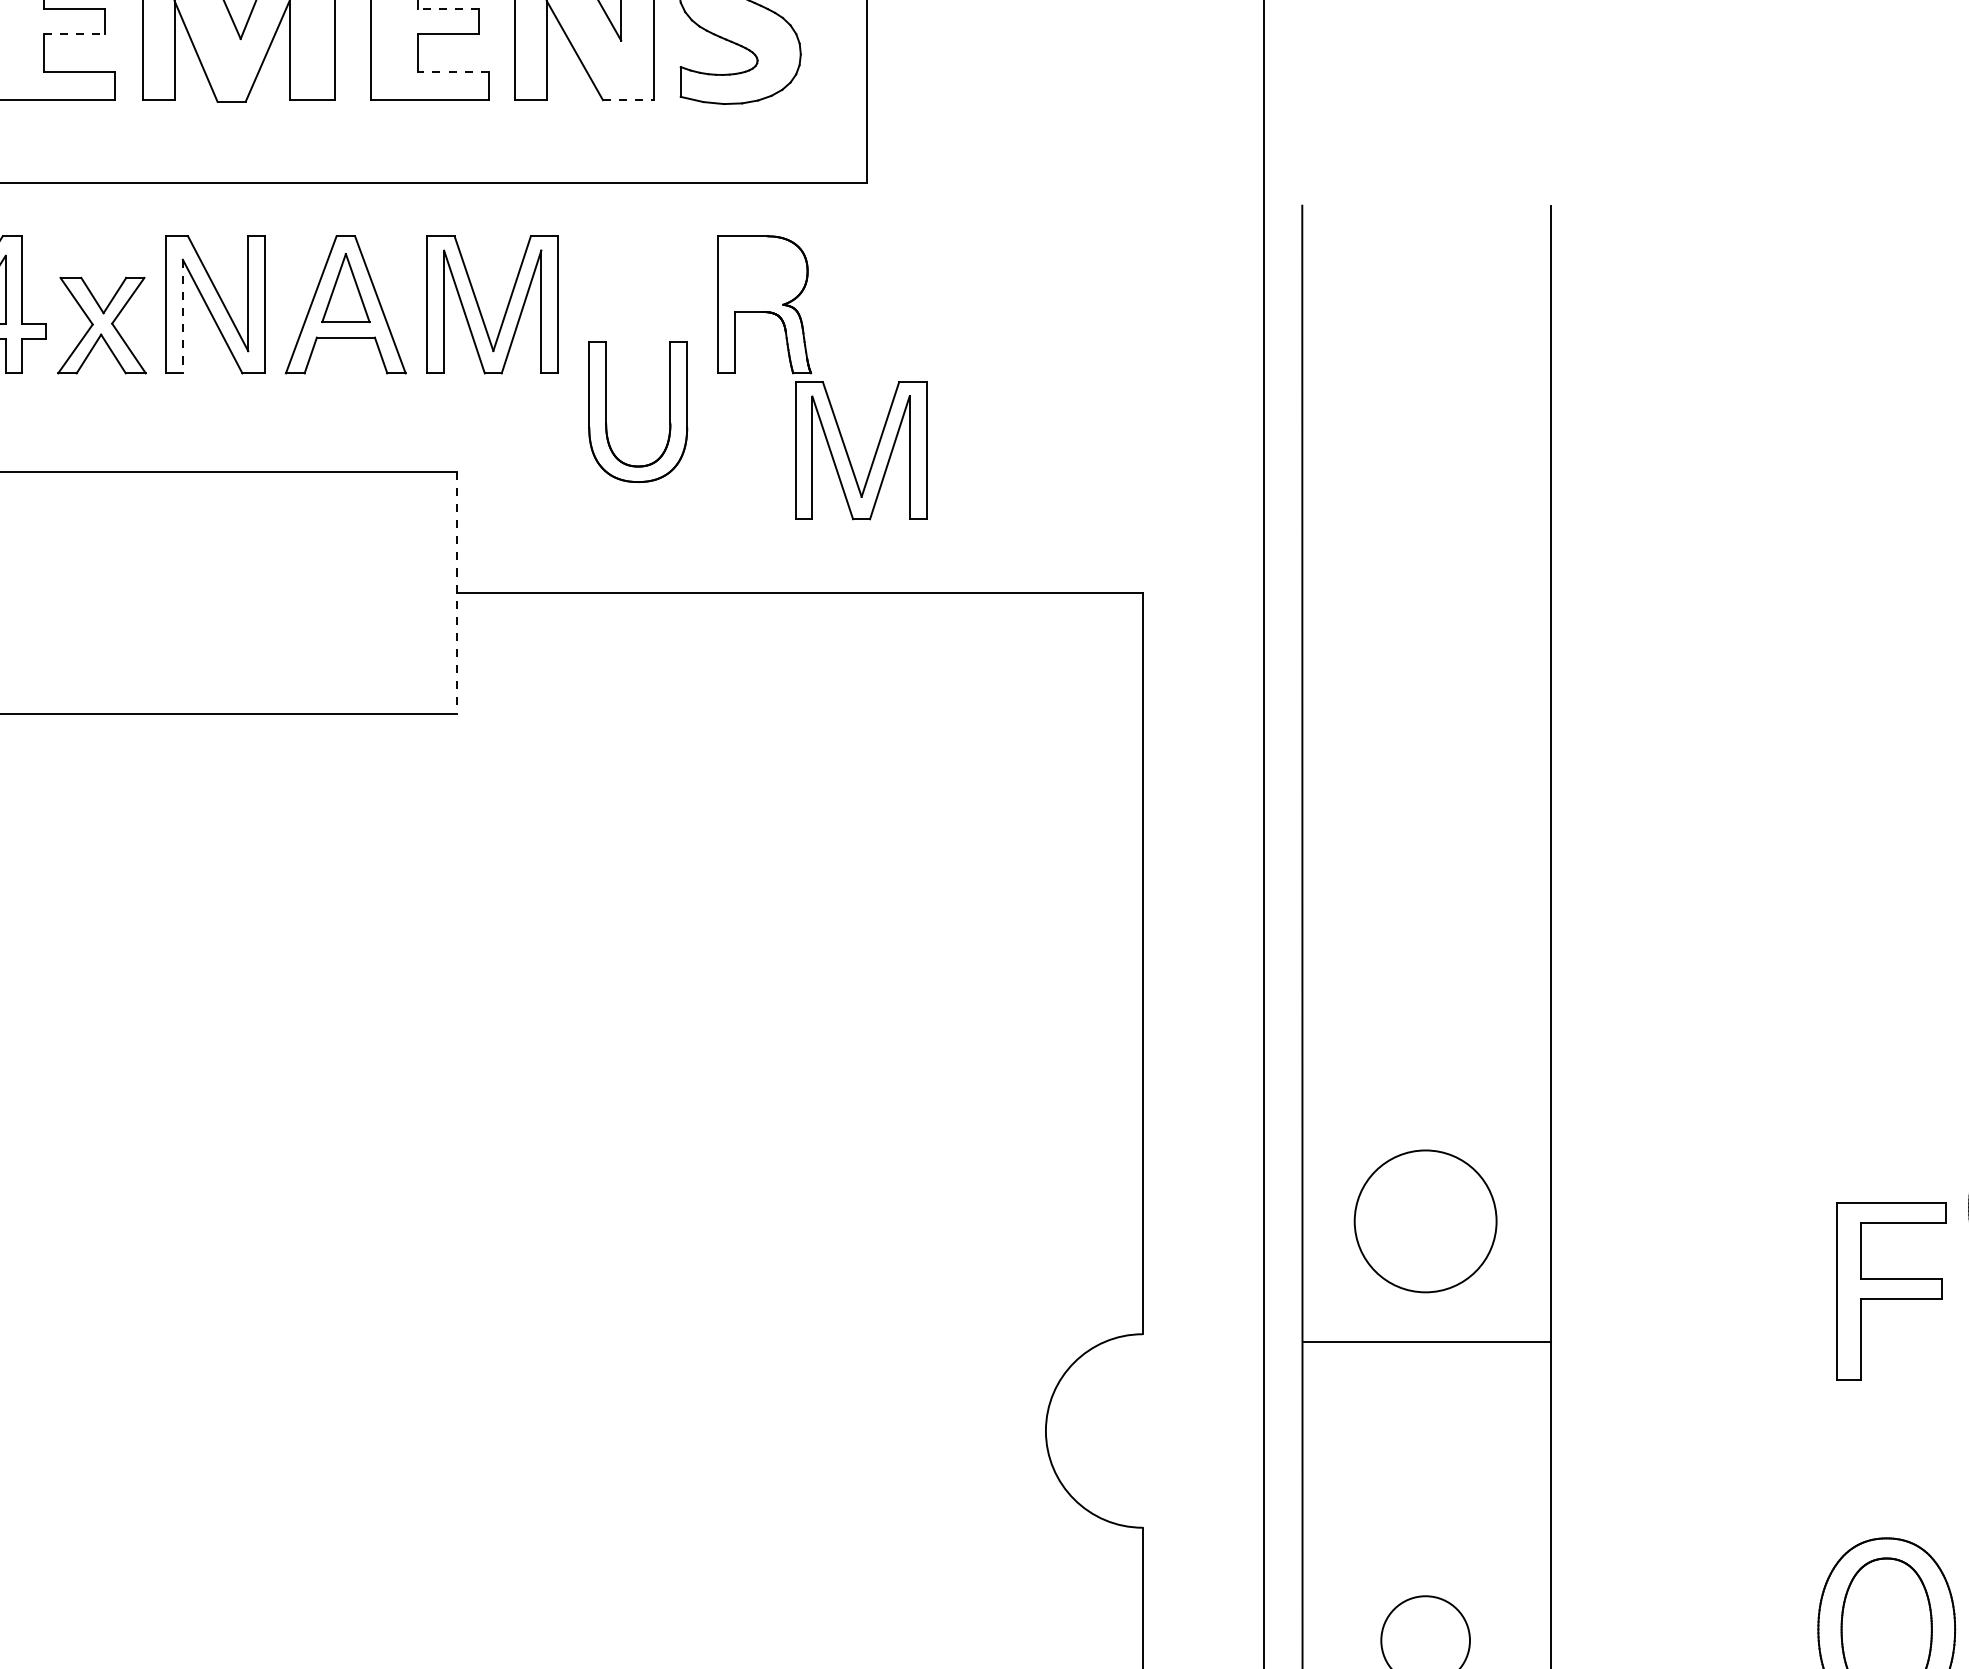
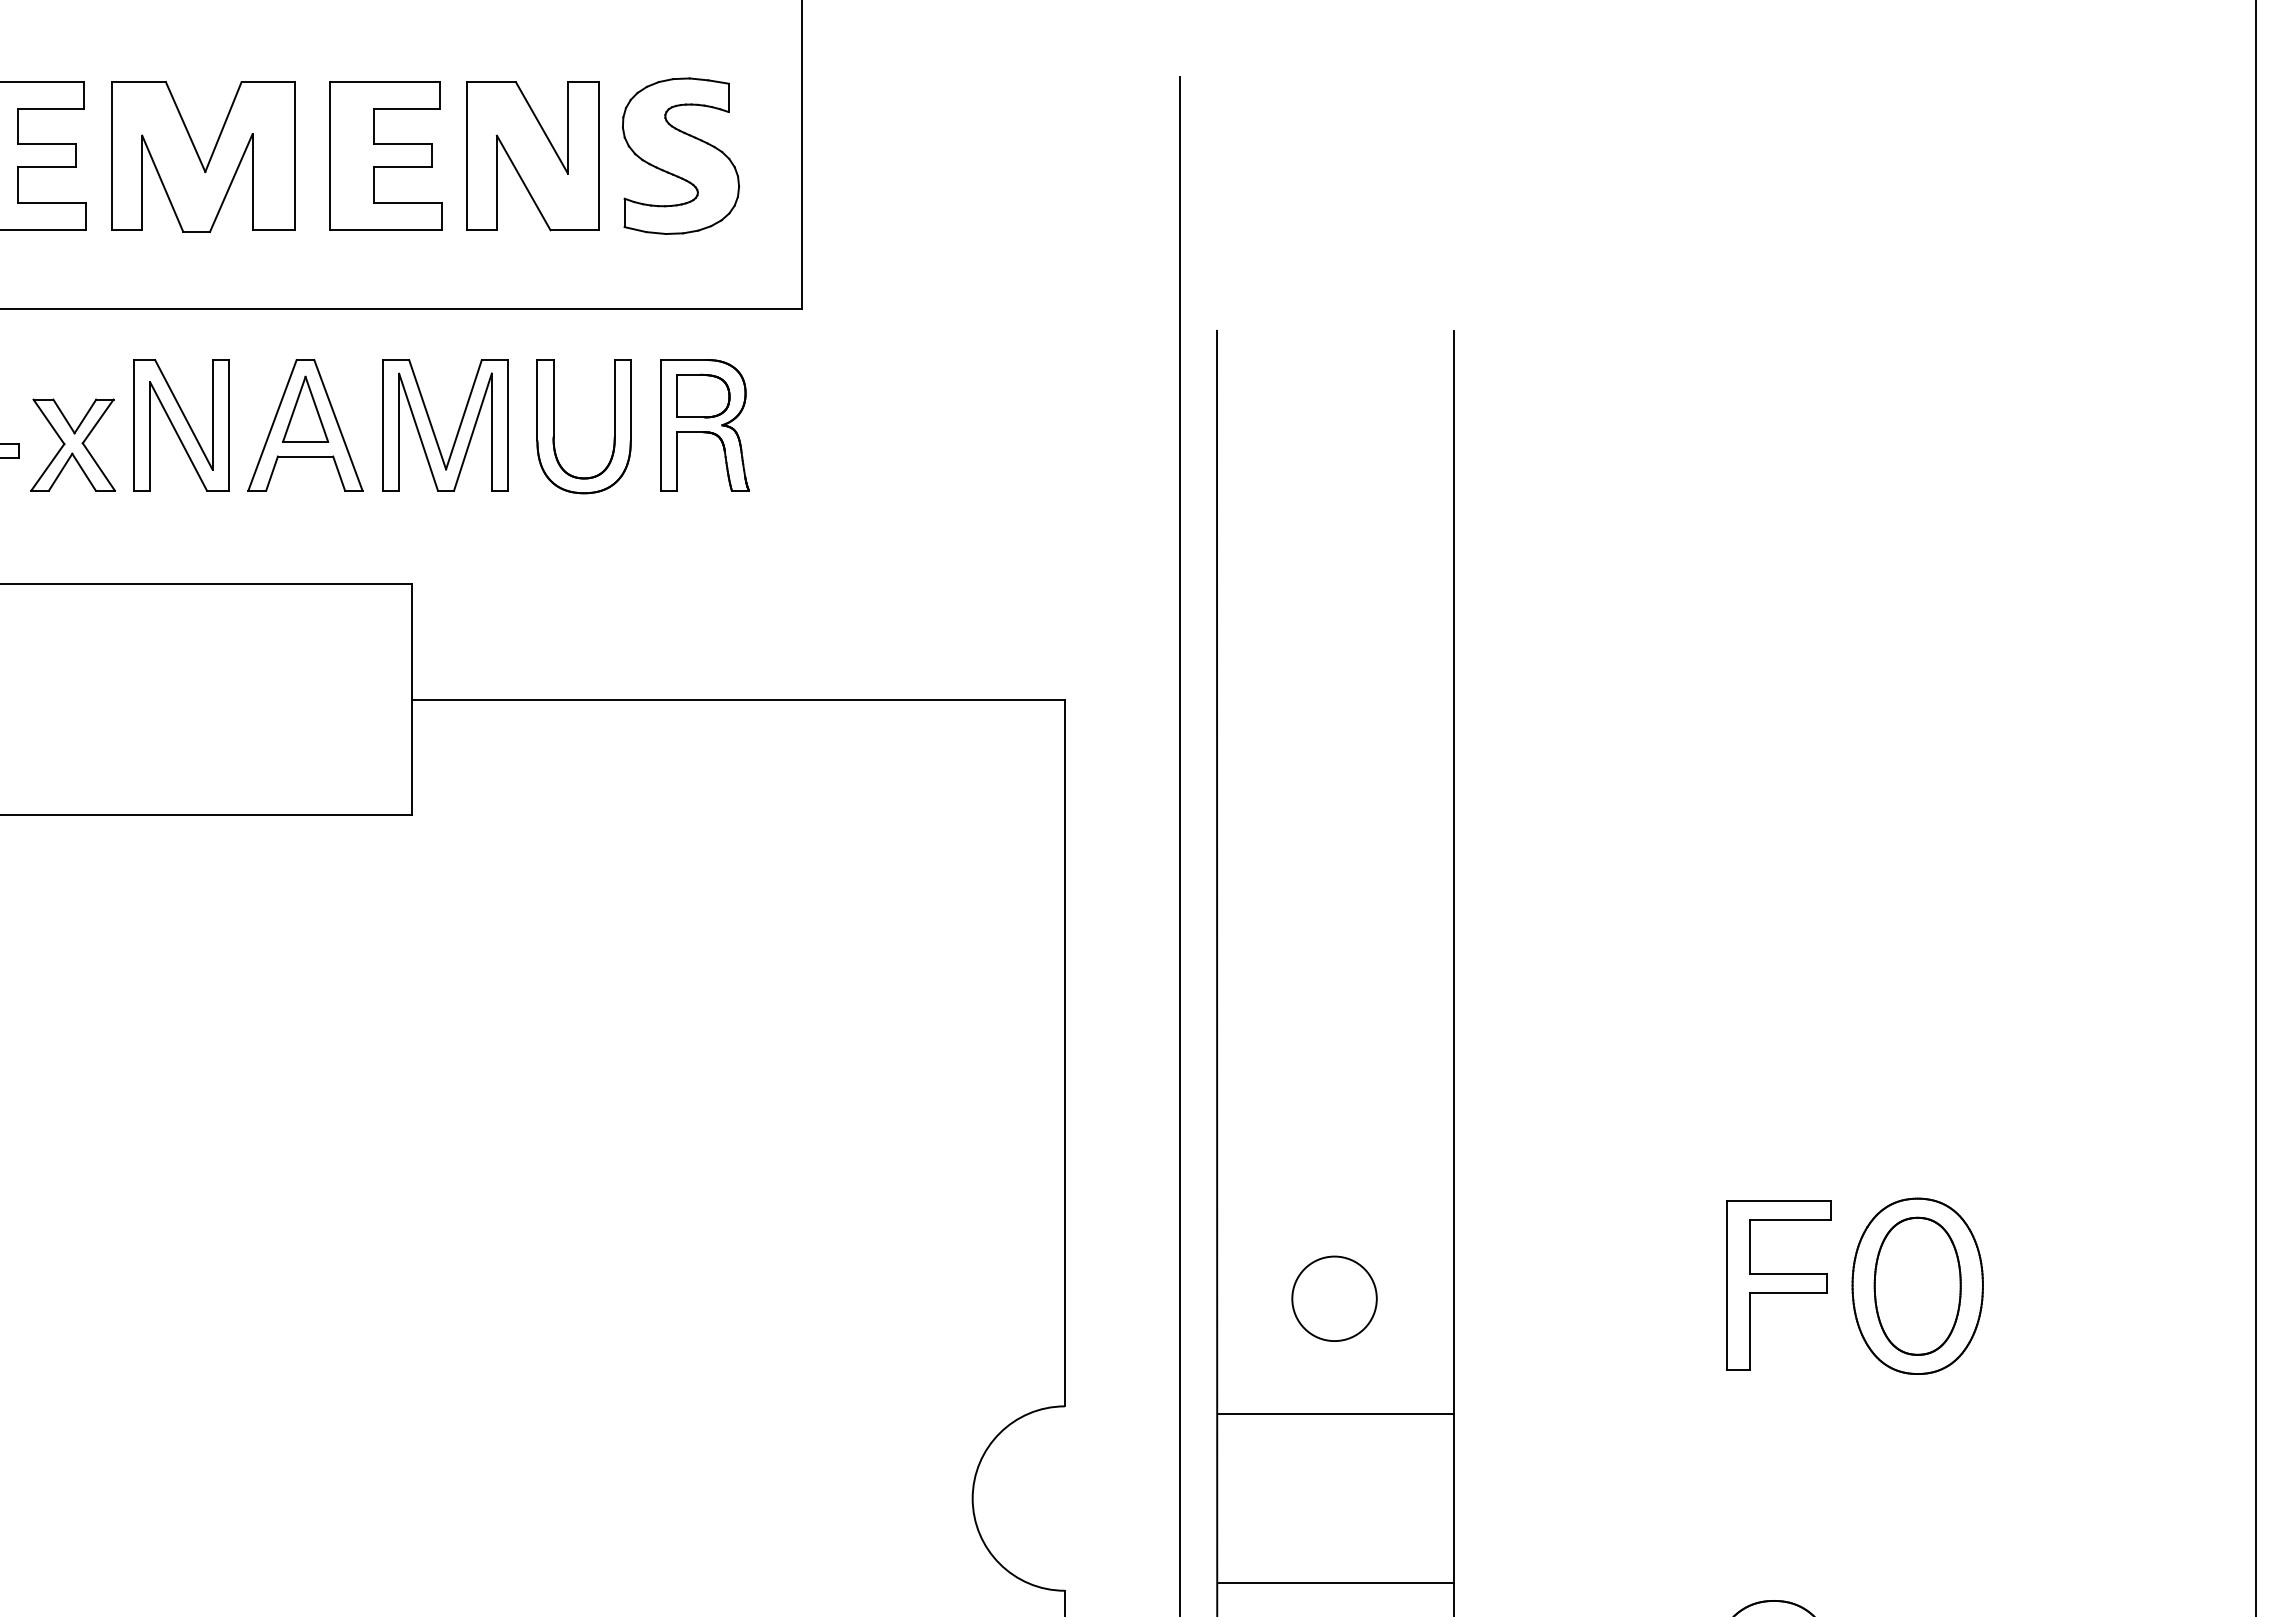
line: (447, 9) -> (402, 143), dashed -> solid
line: (75, 34) -> (47, 167), dashed -> solid
line: (452, 72) -> (407, 203), dashed -> solid
line: (629, 100) -> (575, 230), dashed -> solid
part: (763, 273) -> (703, 395), added
line: (183, 317) -> (150, 437), dashed -> solid
part: (607, 412) -> (554, 426), moved
part: (848, 454) -> (784, 567), removed
line: (457, 593) -> (411, 700), dashed -> solid
circle: (1425, 1221) -> (1334, 1298), size x0.62
part: (1891, 1291) -> (1778, 1285), moved
line: (1426, 1520) -> (1335, 1583), added

